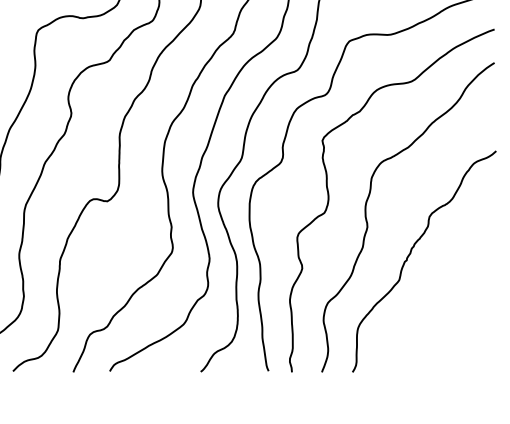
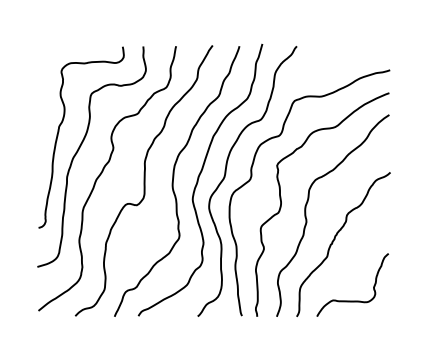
curve: (438, 347) -> (352, 300), added

